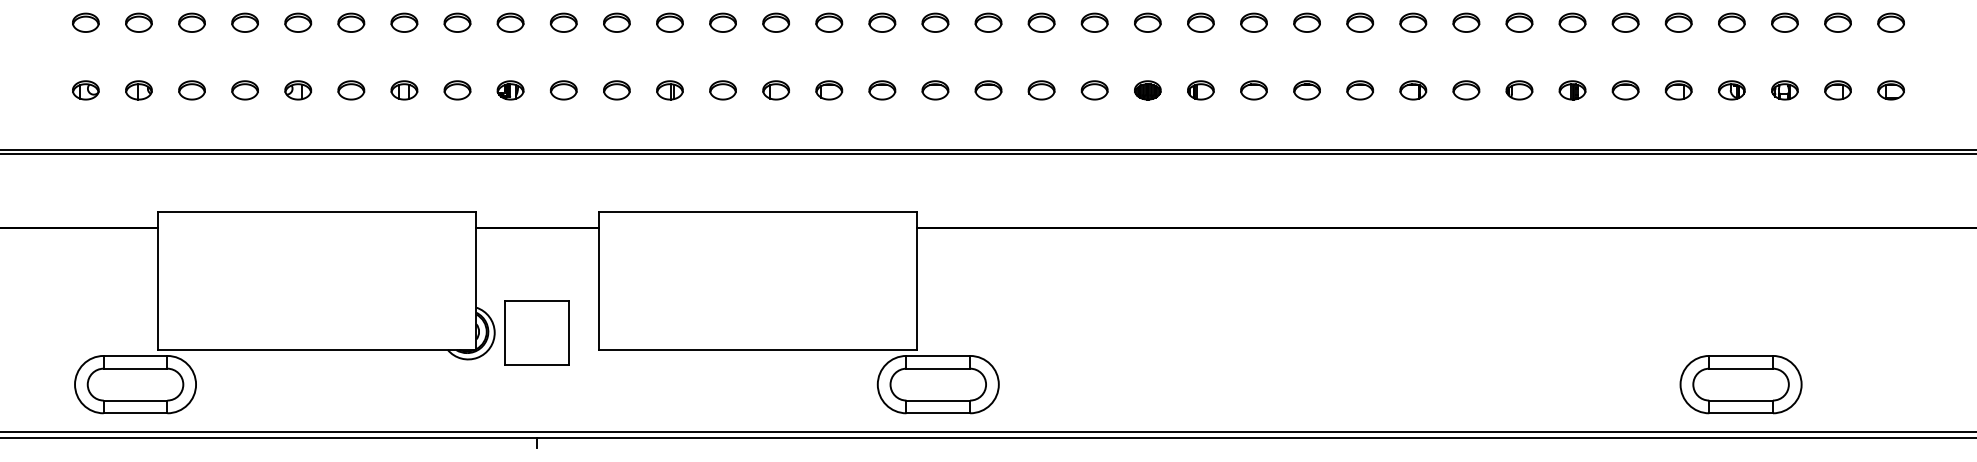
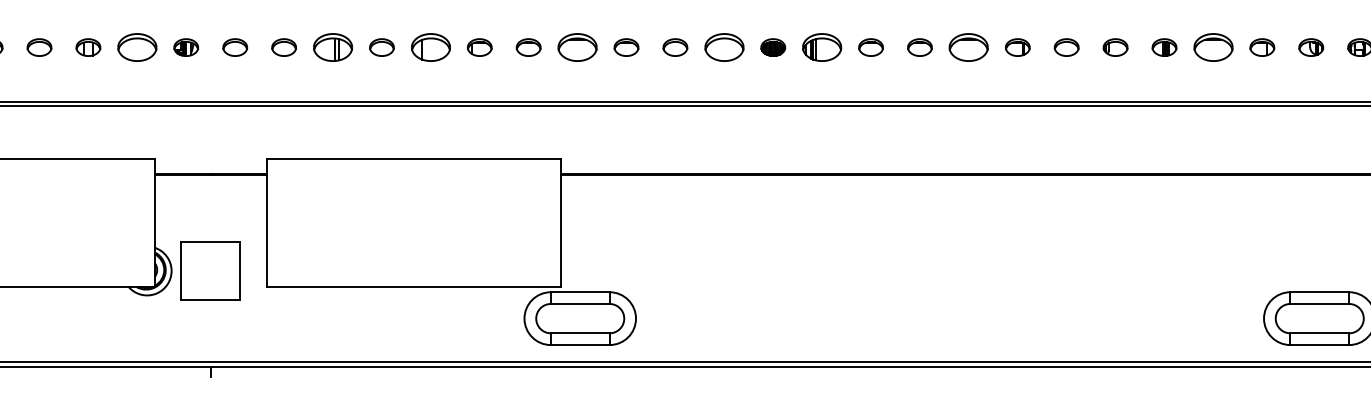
part: (457, 90) -> (137, 47), size x1.6
part: (669, 90) -> (332, 47), size x1.6
part: (775, 90) -> (430, 47), size x1.6
part: (935, 90) -> (577, 47), size x1.6
part: (1094, 90) -> (724, 47), size x1.6
part: (1200, 90) -> (821, 47), size x1.6
part: (1360, 90) -> (969, 47), size x1.6
part: (1625, 90) -> (1213, 47), size x1.6

